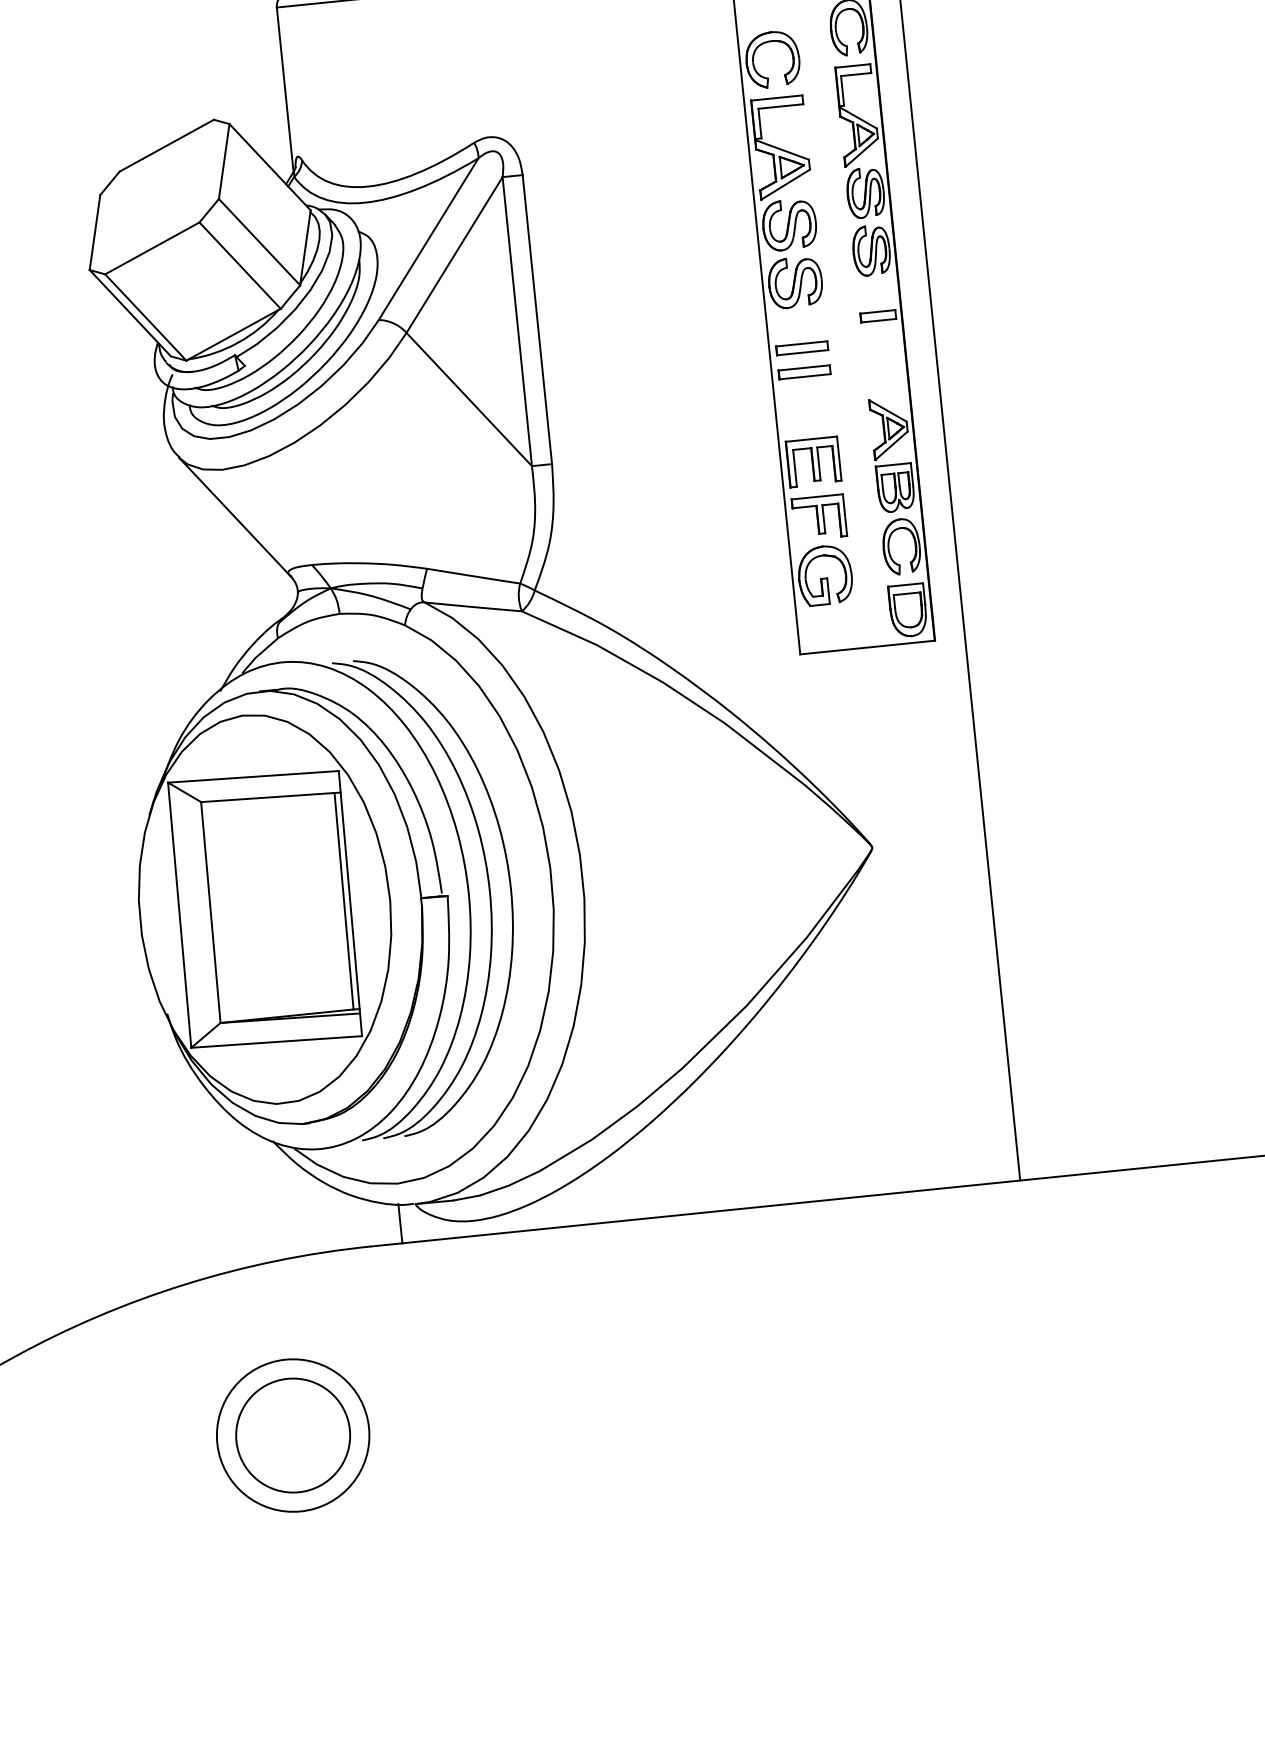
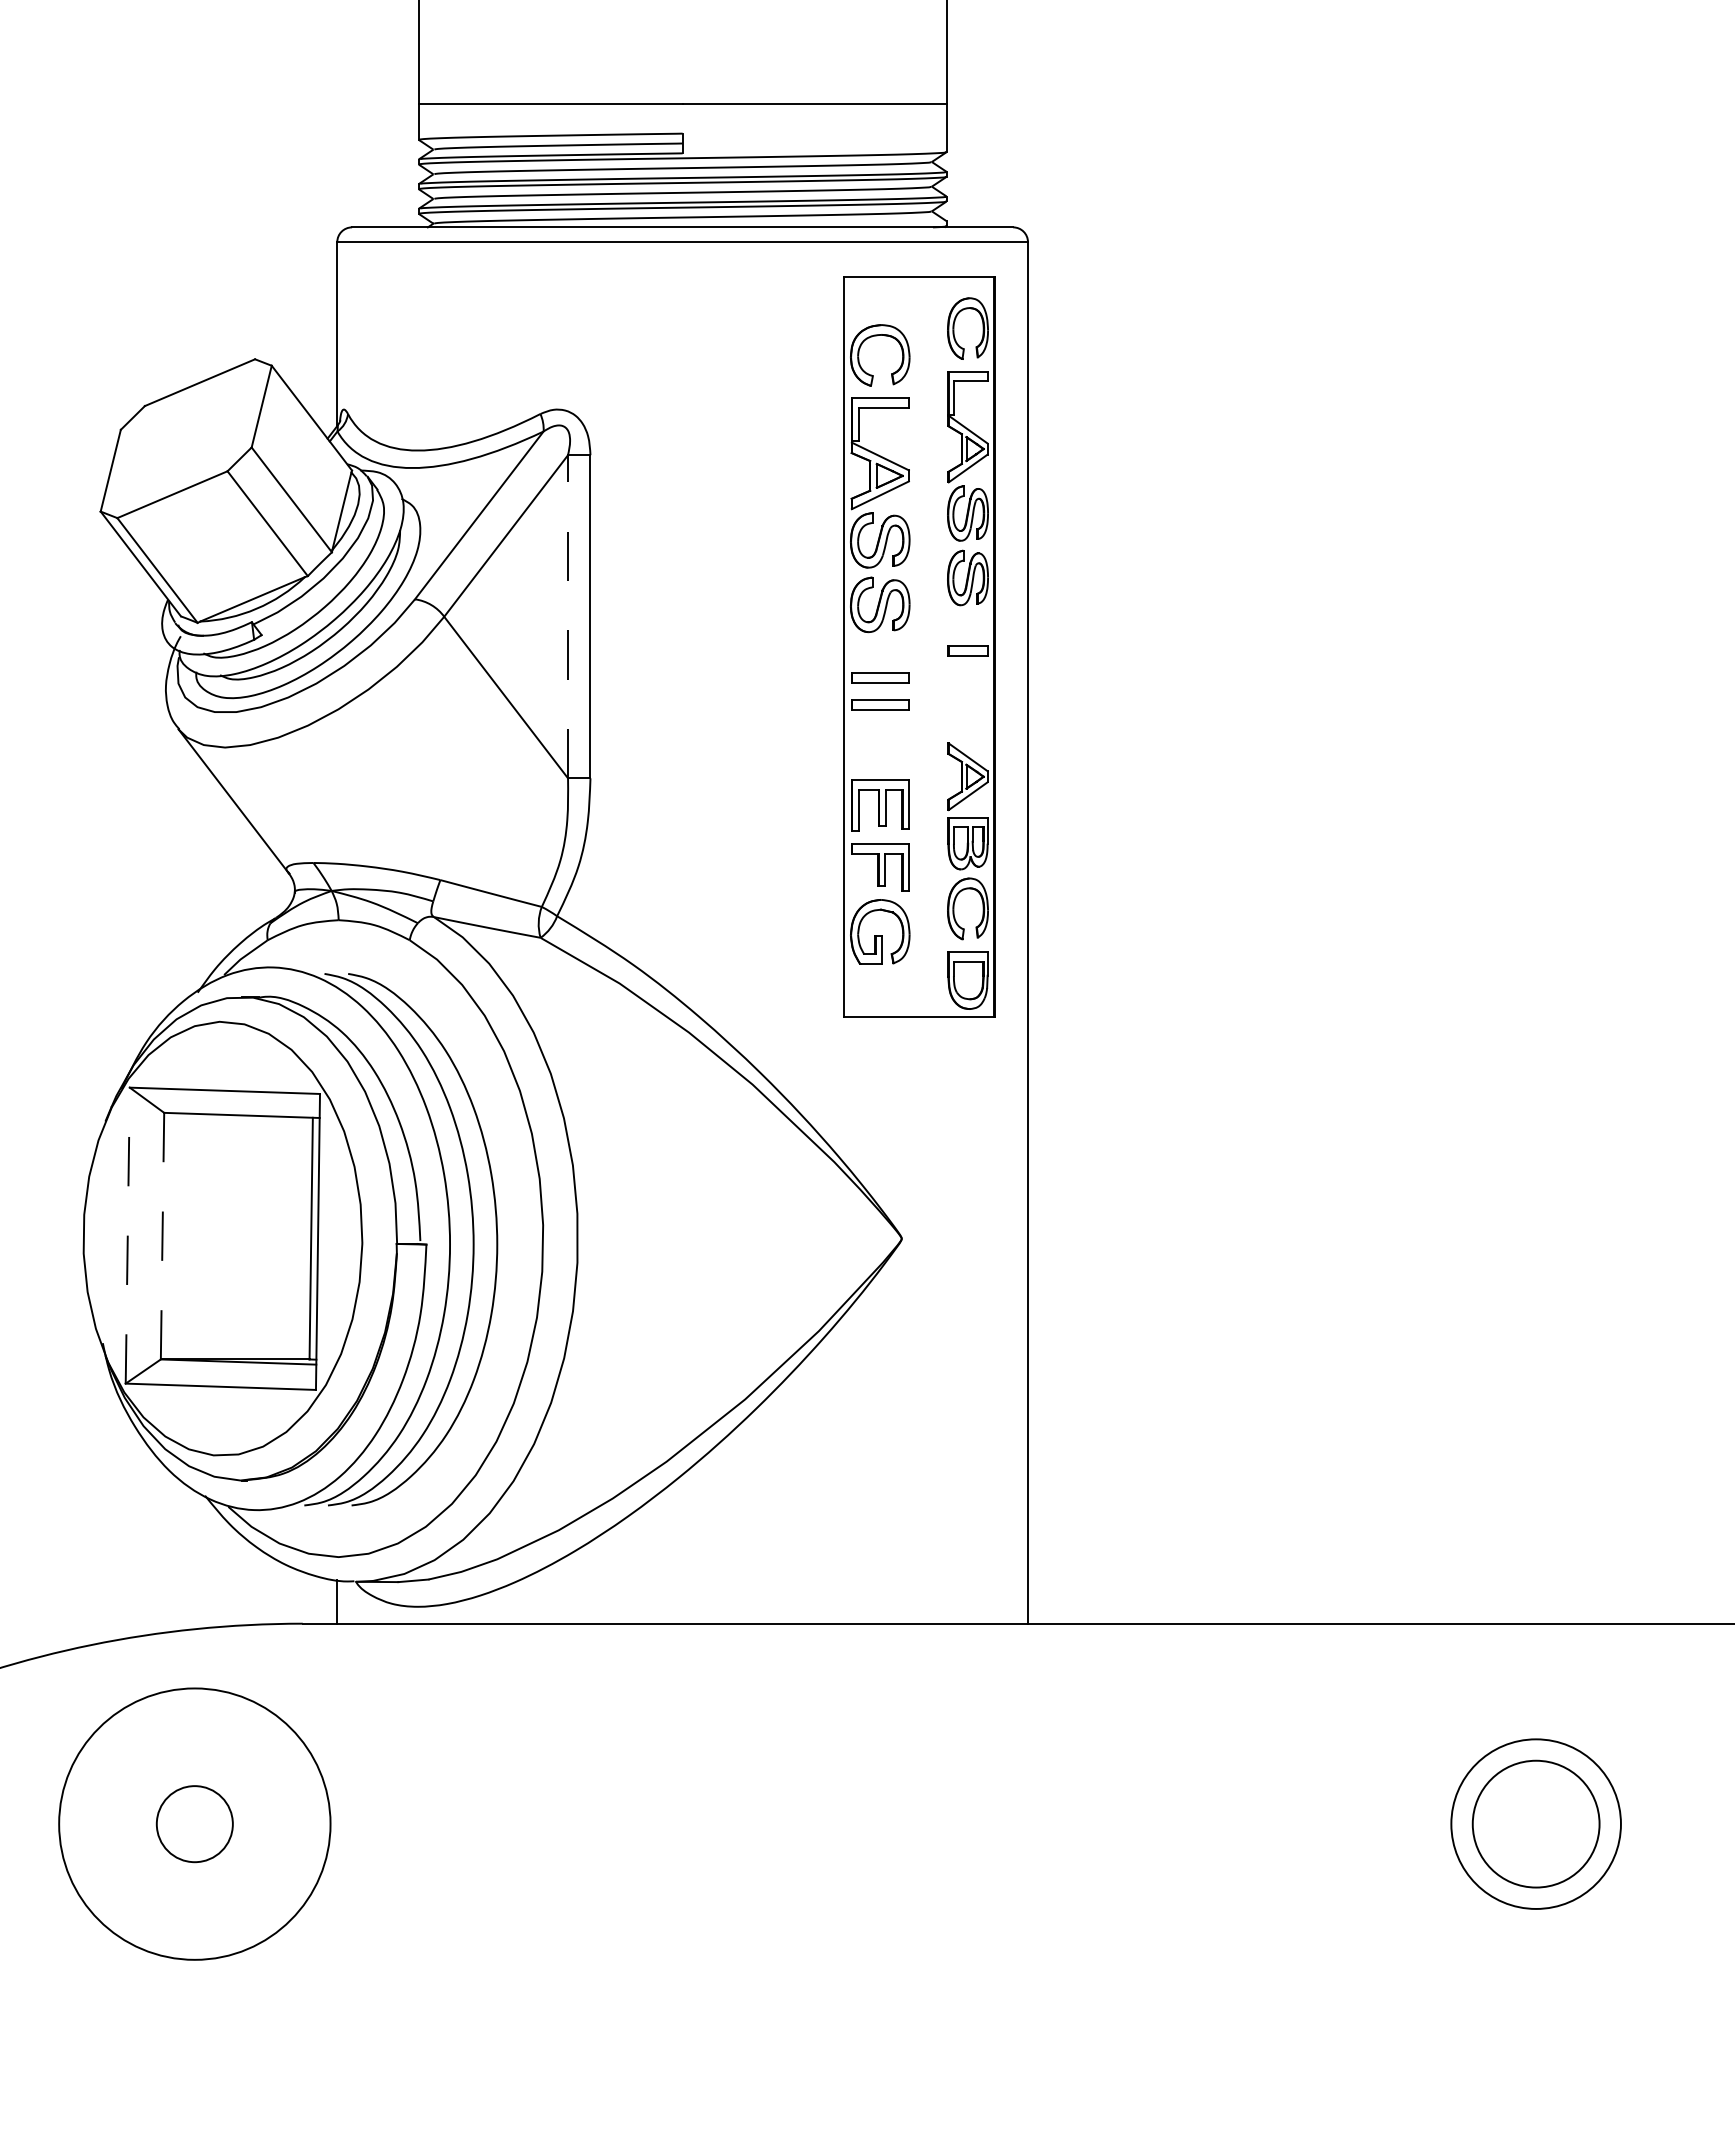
line: (517, 321) -> (568, 616), solid -> dashed
line: (210, 912) -> (162, 1236), solid -> dashed
line: (179, 915) -> (127, 1235), solid -> dashed
circle: (292, 1435) -> (194, 1823), size x0.6
circle: (292, 1435) -> (194, 1823), size x1.6

